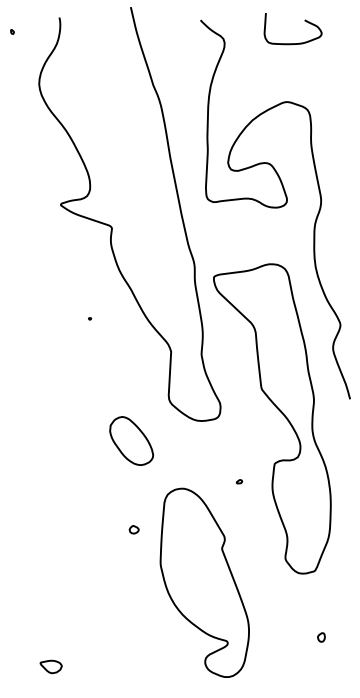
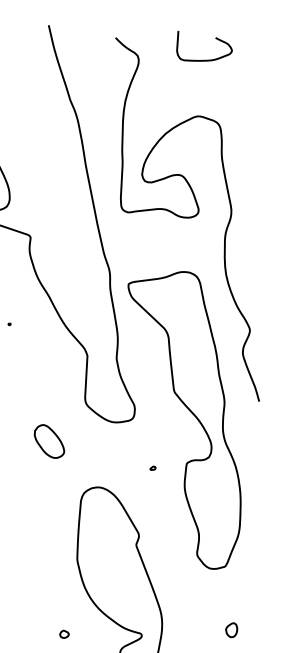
part: (131, 440) -> (49, 441), size x0.71
part: (239, 481) -> (153, 468), moved
part: (133, 529) -> (63, 634), moved
part: (321, 637) -> (231, 630), size x1.67

